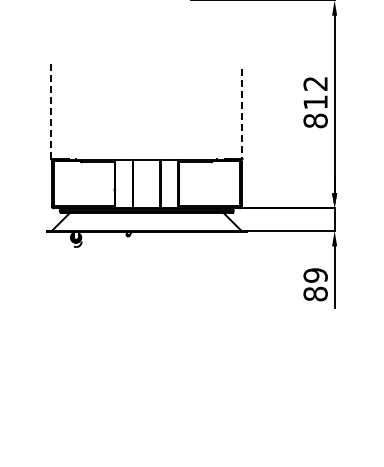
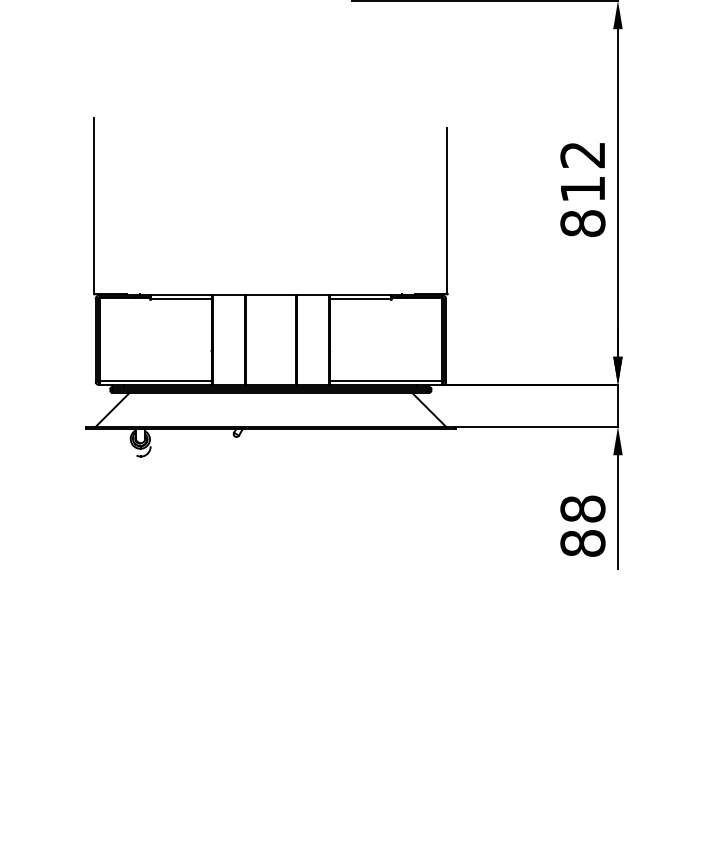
line: (51, 111) -> (94, 206), dashed -> solid
line: (242, 114) -> (447, 211), dashed -> solid
text: (315, 275) -> (582, 509), 89 -> 88

